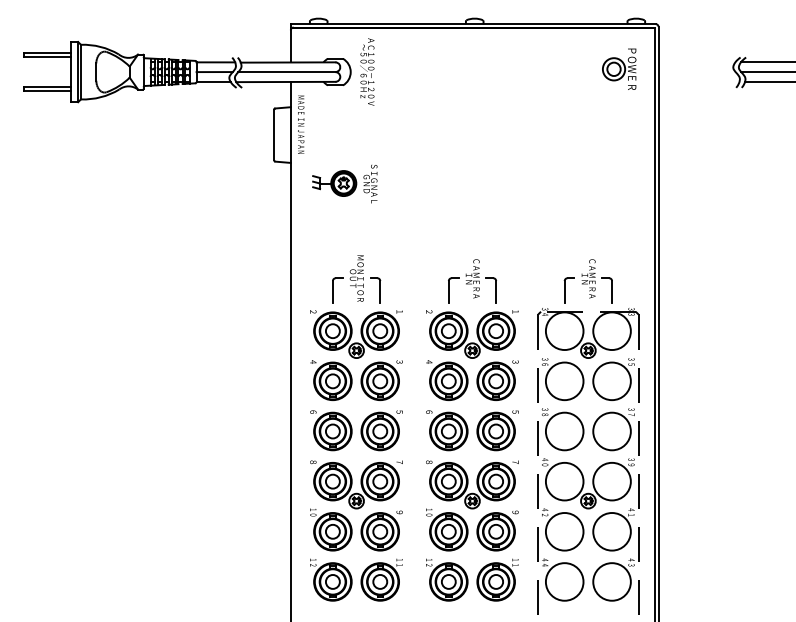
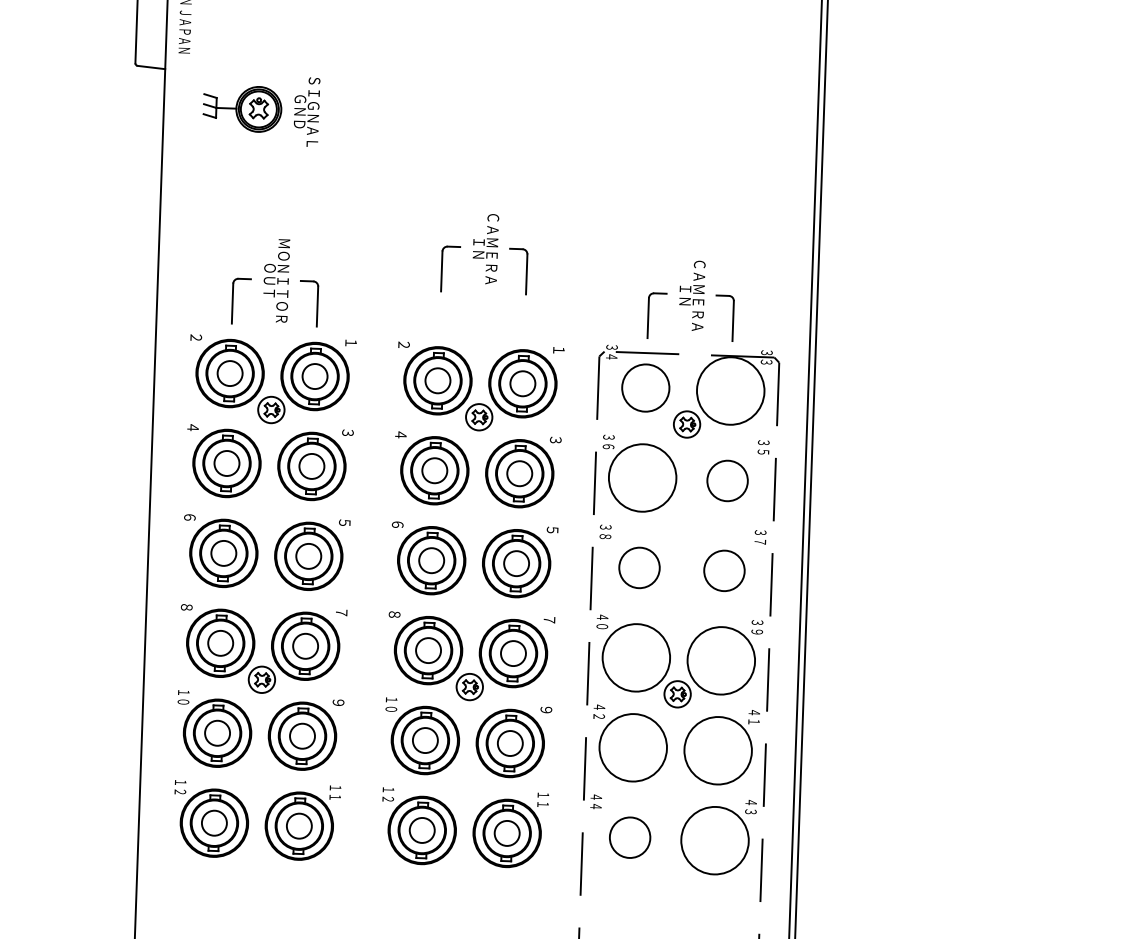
part: (472, 281) -> (484, 253), moved
circle: (564, 331) -> (645, 388), size x0.7
circle: (611, 381) -> (726, 481), size x0.6
circle: (564, 431) -> (639, 567), size x0.6
circle: (611, 431) -> (723, 570), size x0.6
circle: (564, 581) -> (629, 836), size x0.6

